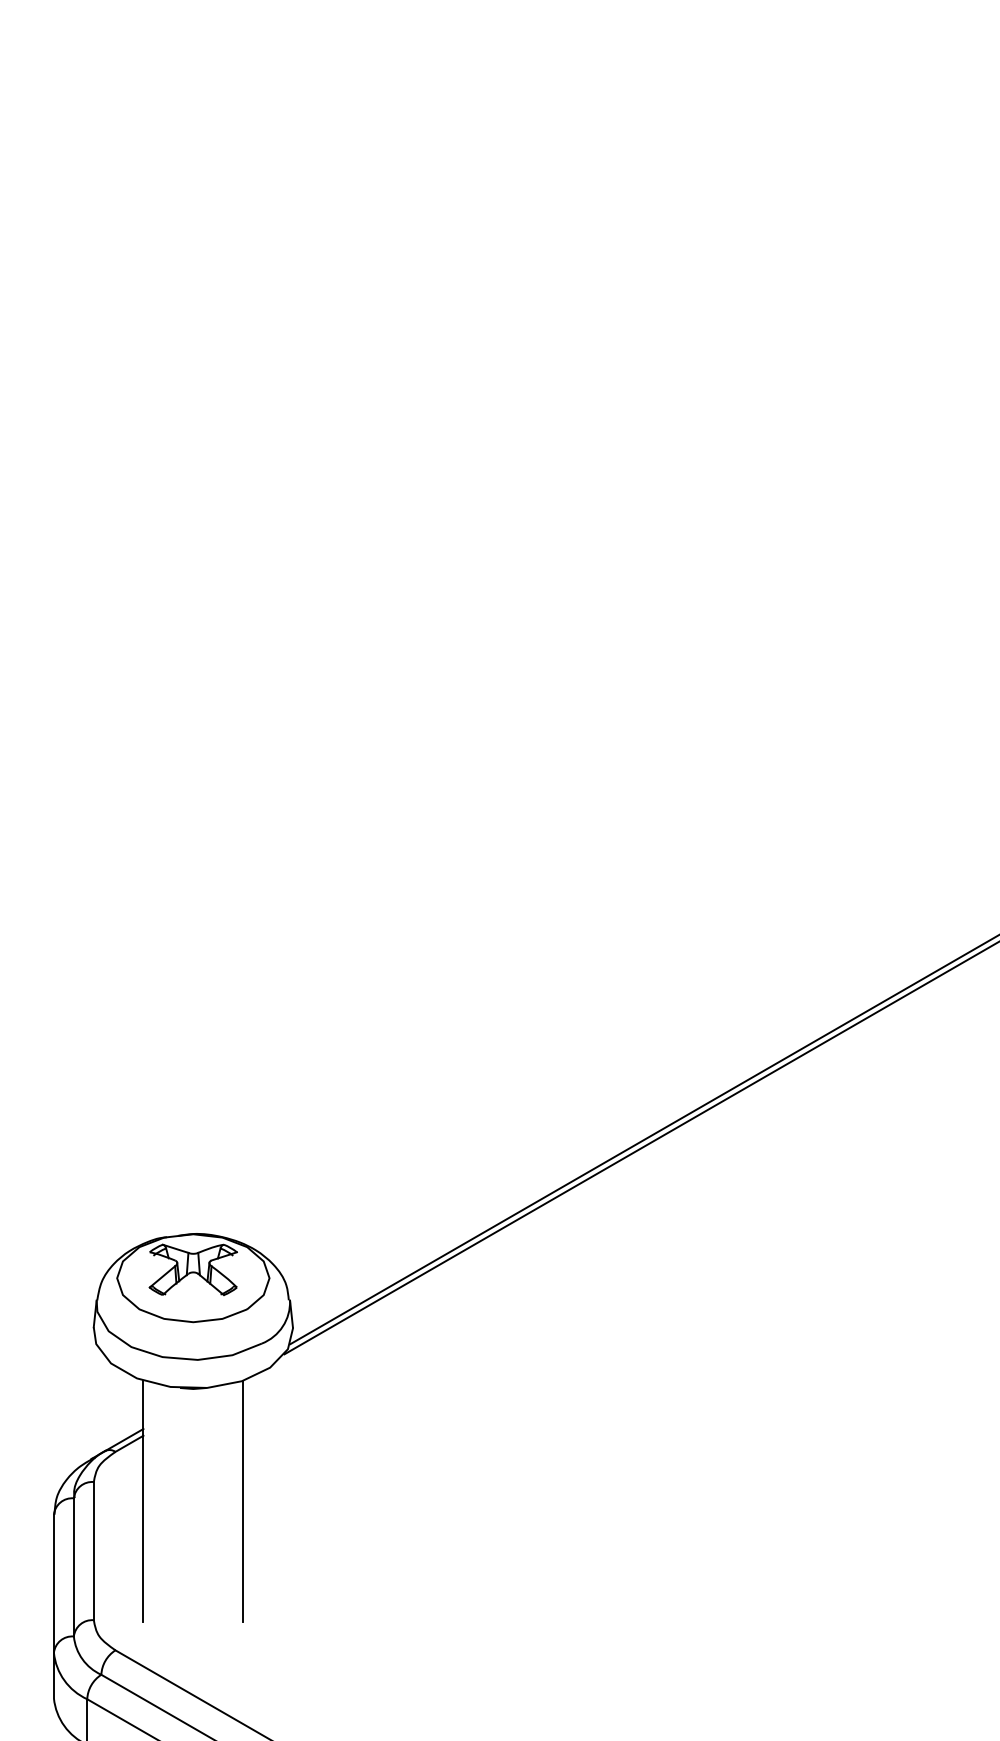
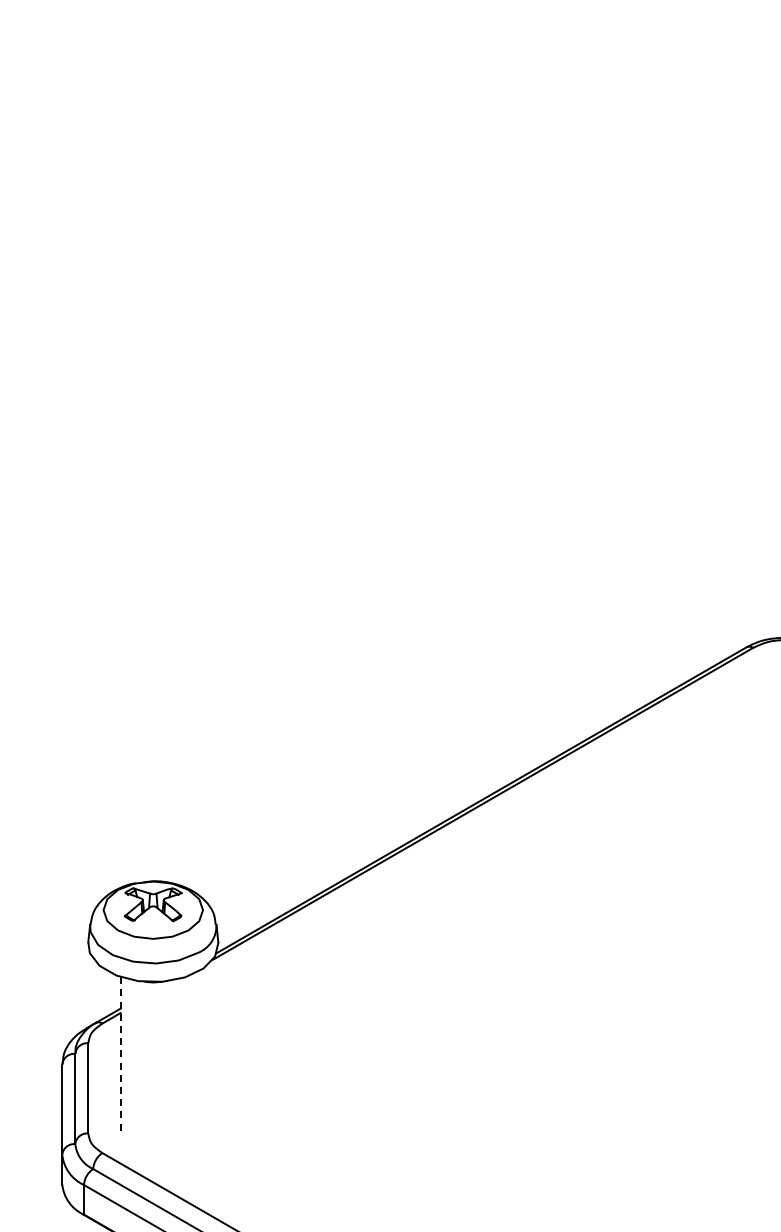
line: (143, 1500) -> (120, 1055), solid -> dashed
line: (242, 1500) -> (185, 1055), removed

